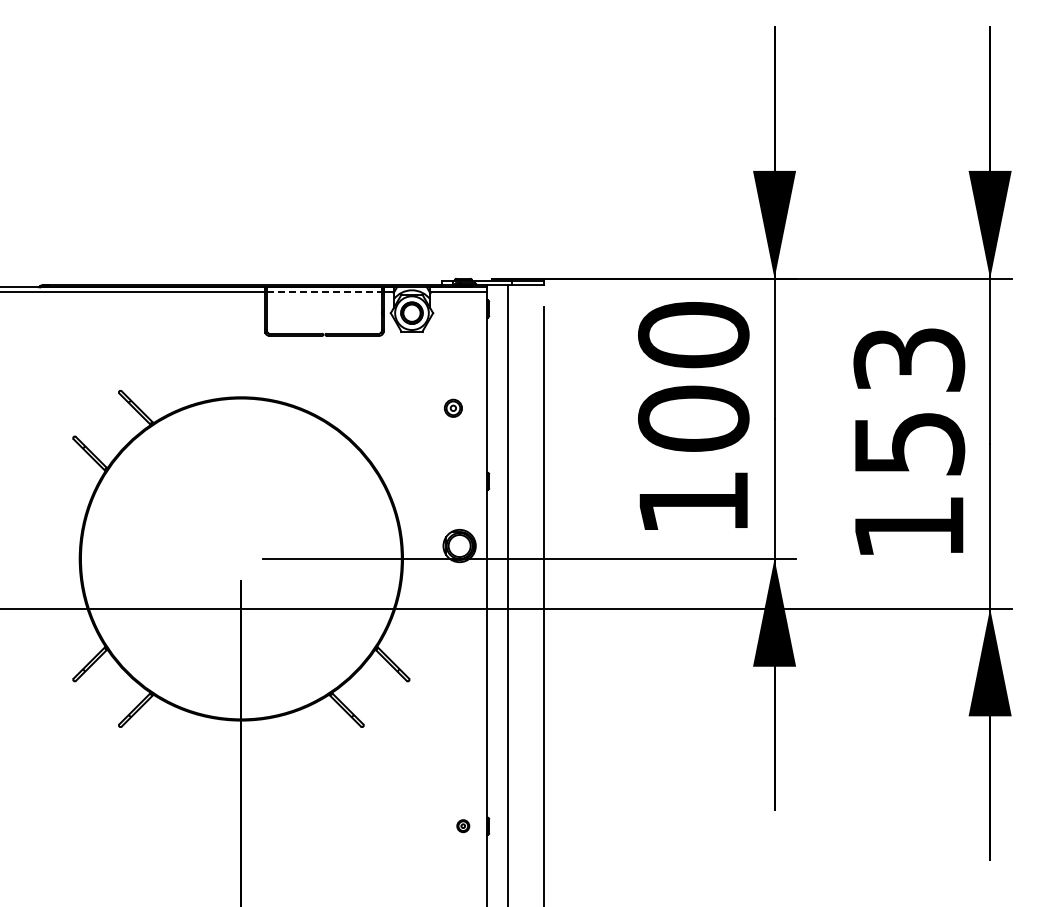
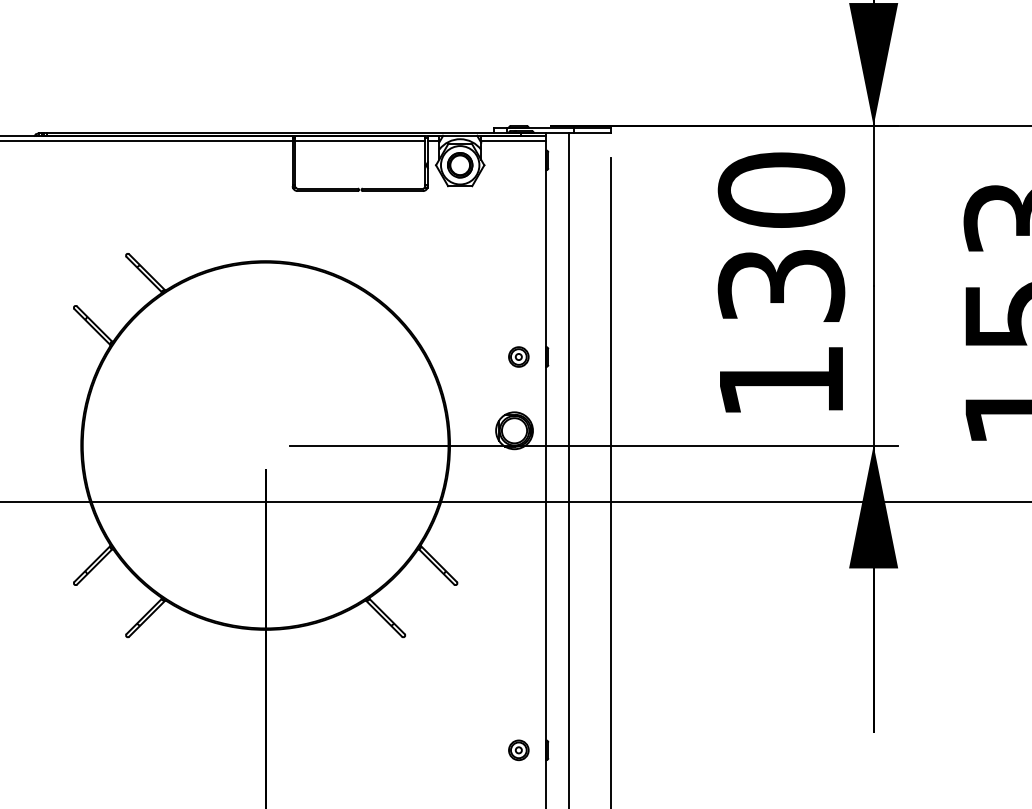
line: (324, 291) -> (360, 140), dashed -> solid
part: (452, 407) -> (517, 356), moved
text: (693, 418) -> (781, 285), 100 -> 130
part: (462, 825) -> (517, 749), size x1.43

